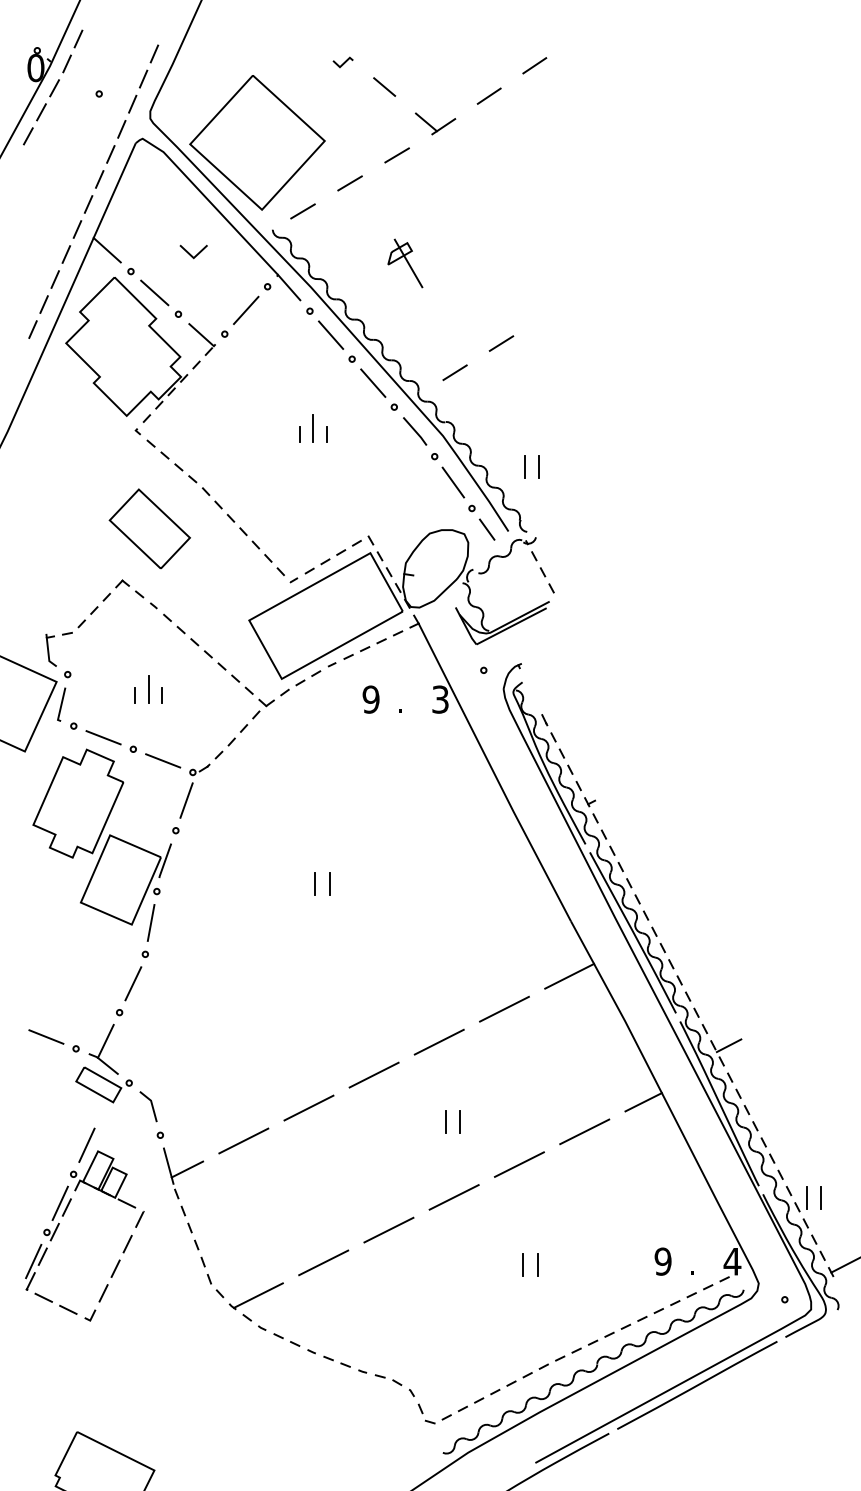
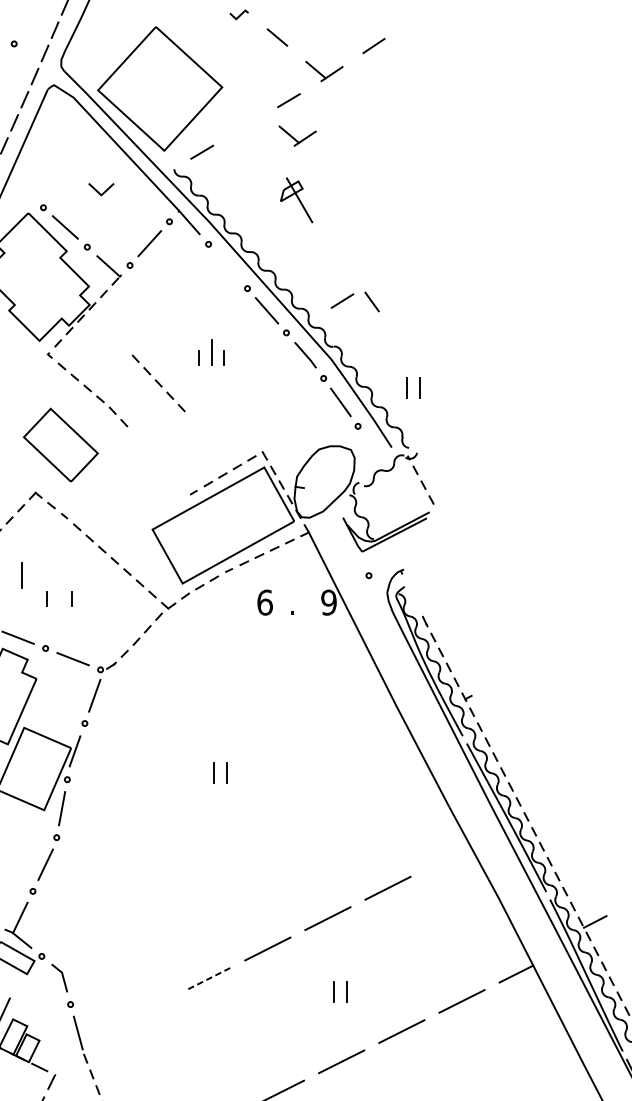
line: (534, 65) -> (415, 17), removed
line: (349, 183) -> (245, 126), removed
part: (406, 193) -> (297, 135), added
line: (106, 249) -> (20, 187), removed
line: (331, 334) -> (228, 265), removed
line: (501, 343) -> (385, 274), removed
line: (486, 529) -> (371, 301), moved
part: (255, 544) -> (158, 382), moved
line: (148, 689) -> (21, 575), moved
text: (370, 699) -> (264, 602), 9 -> 6
text: (440, 699) -> (329, 602), 3 -> 9
line: (569, 975) -> (448, 857), removed
line: (308, 1108) -> (207, 979), solid -> dashed
line: (243, 1140) -> (147, 1009), removed
line: (187, 1169) -> (95, 1036), removed

